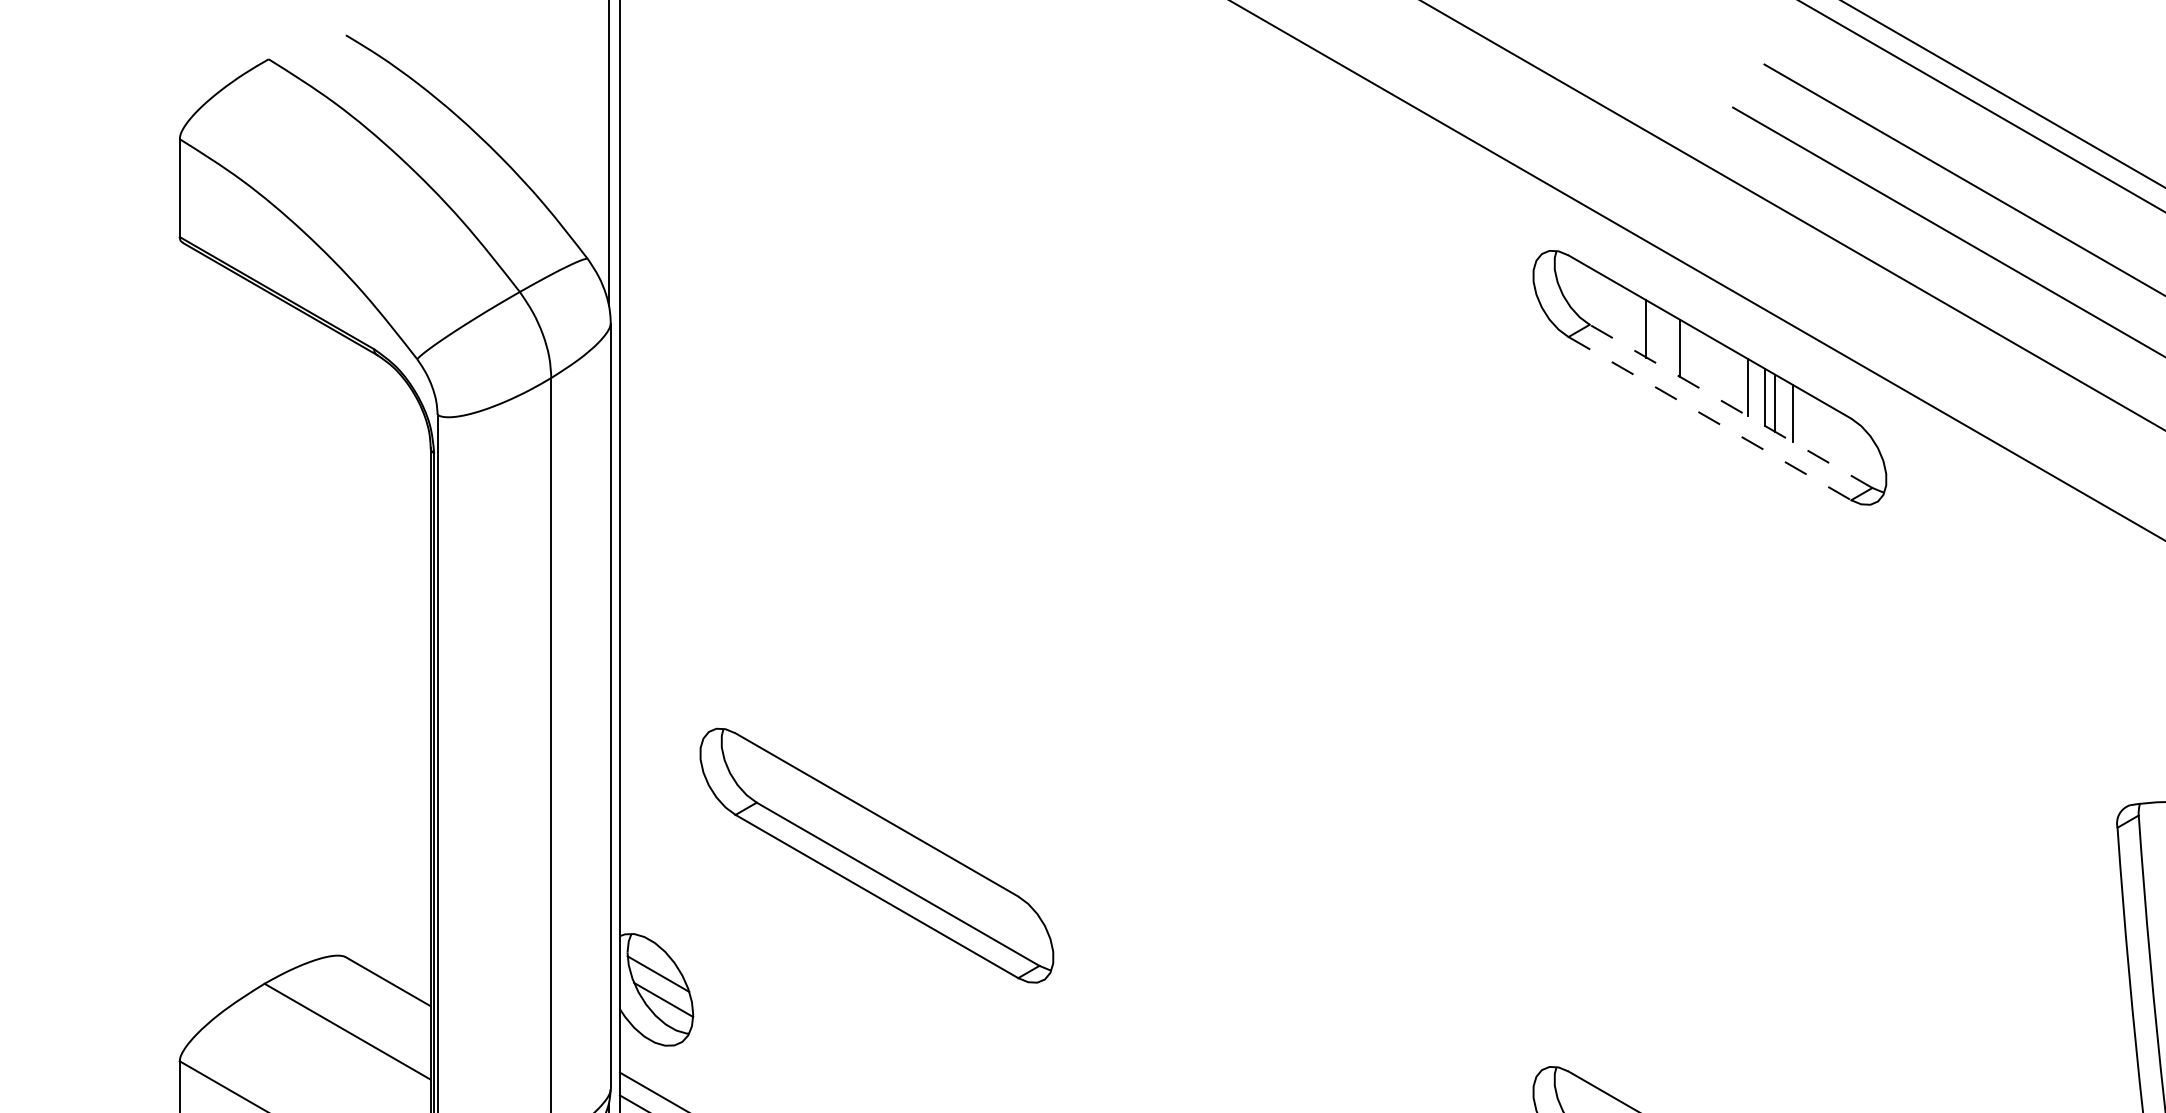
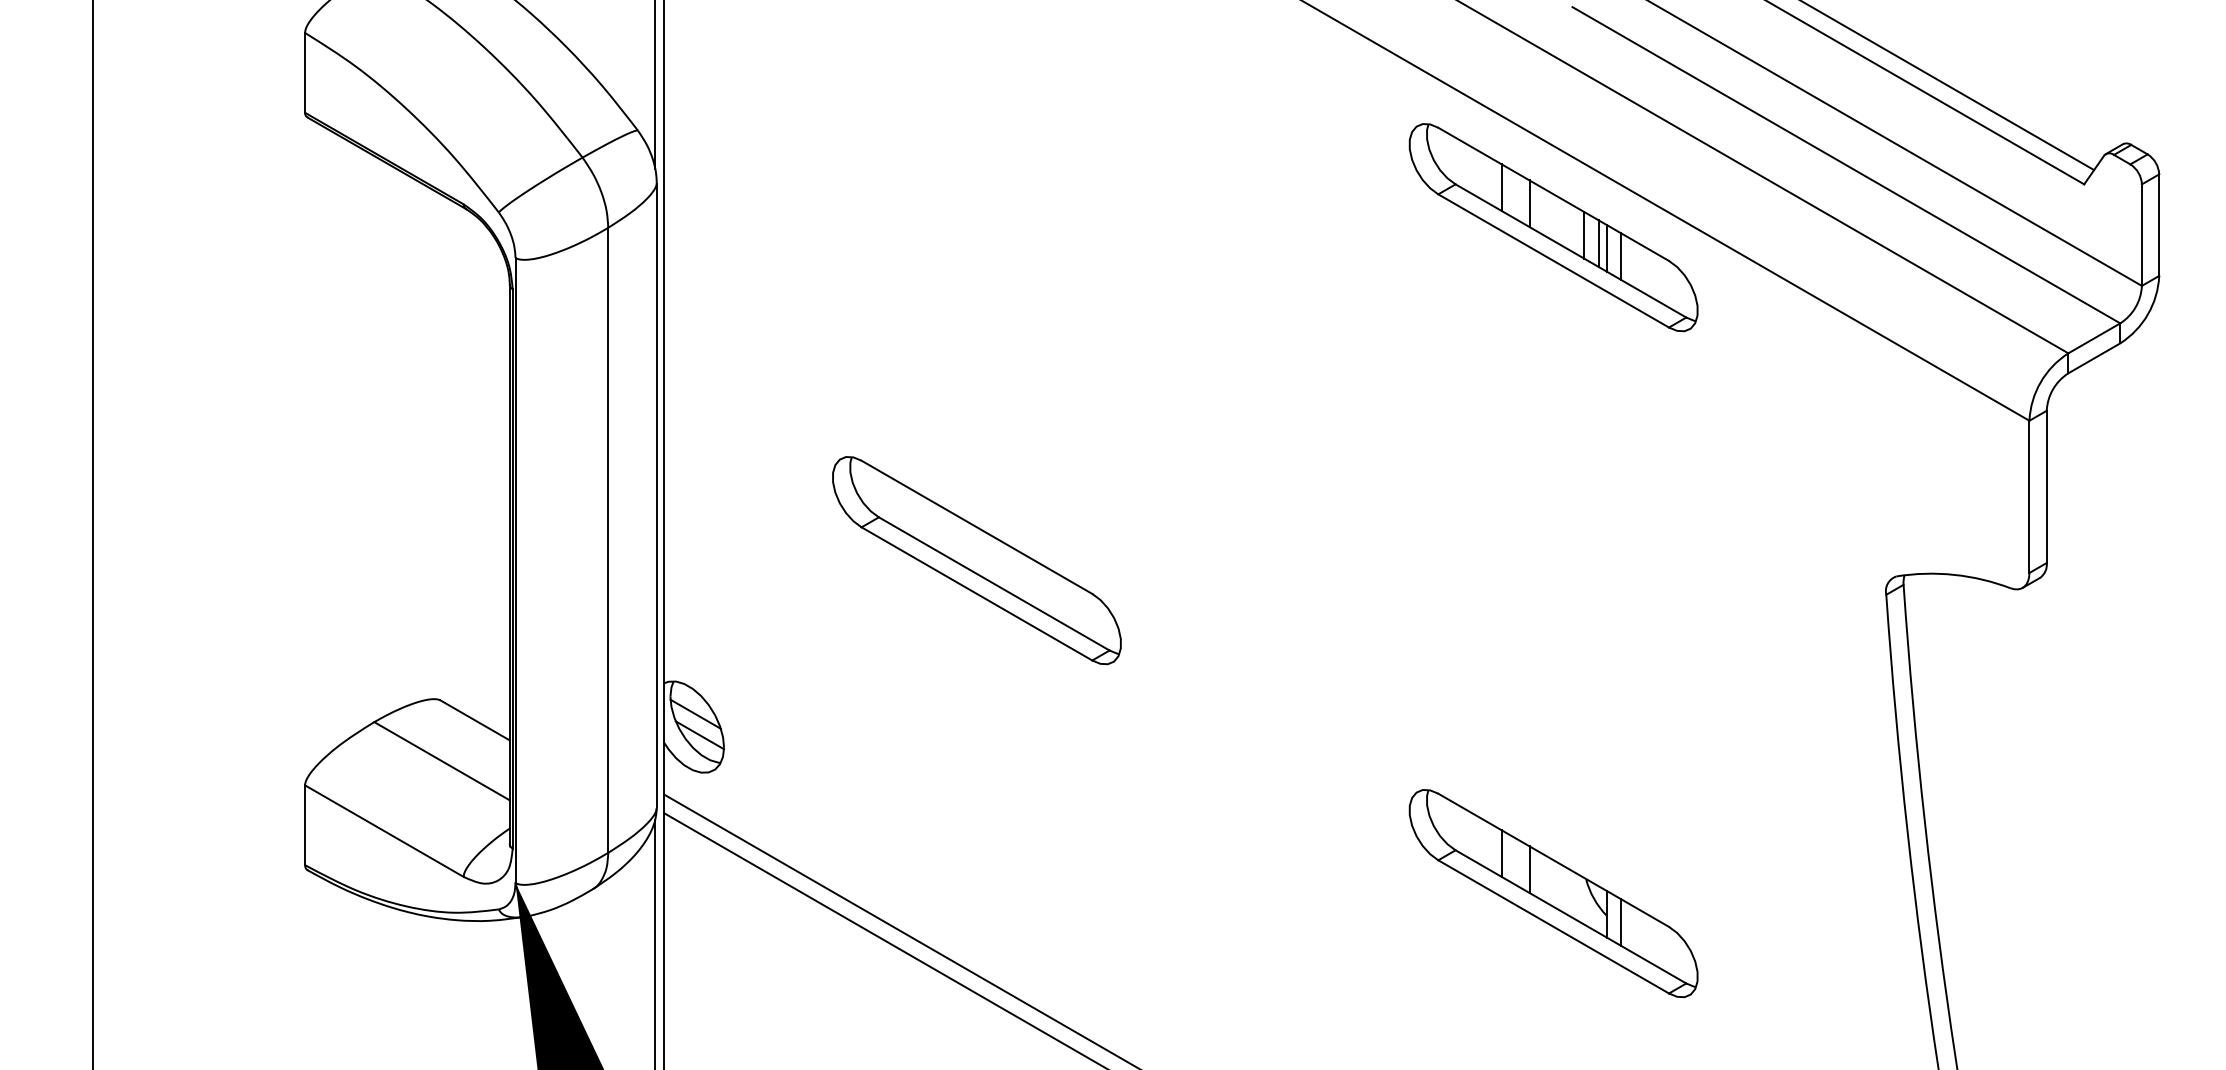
line: (1730, 405) -> (1570, 250), dashed -> solid
line: (1710, 419) -> (1554, 261), dashed -> solid
part: (876, 855) -> (976, 560), moved

